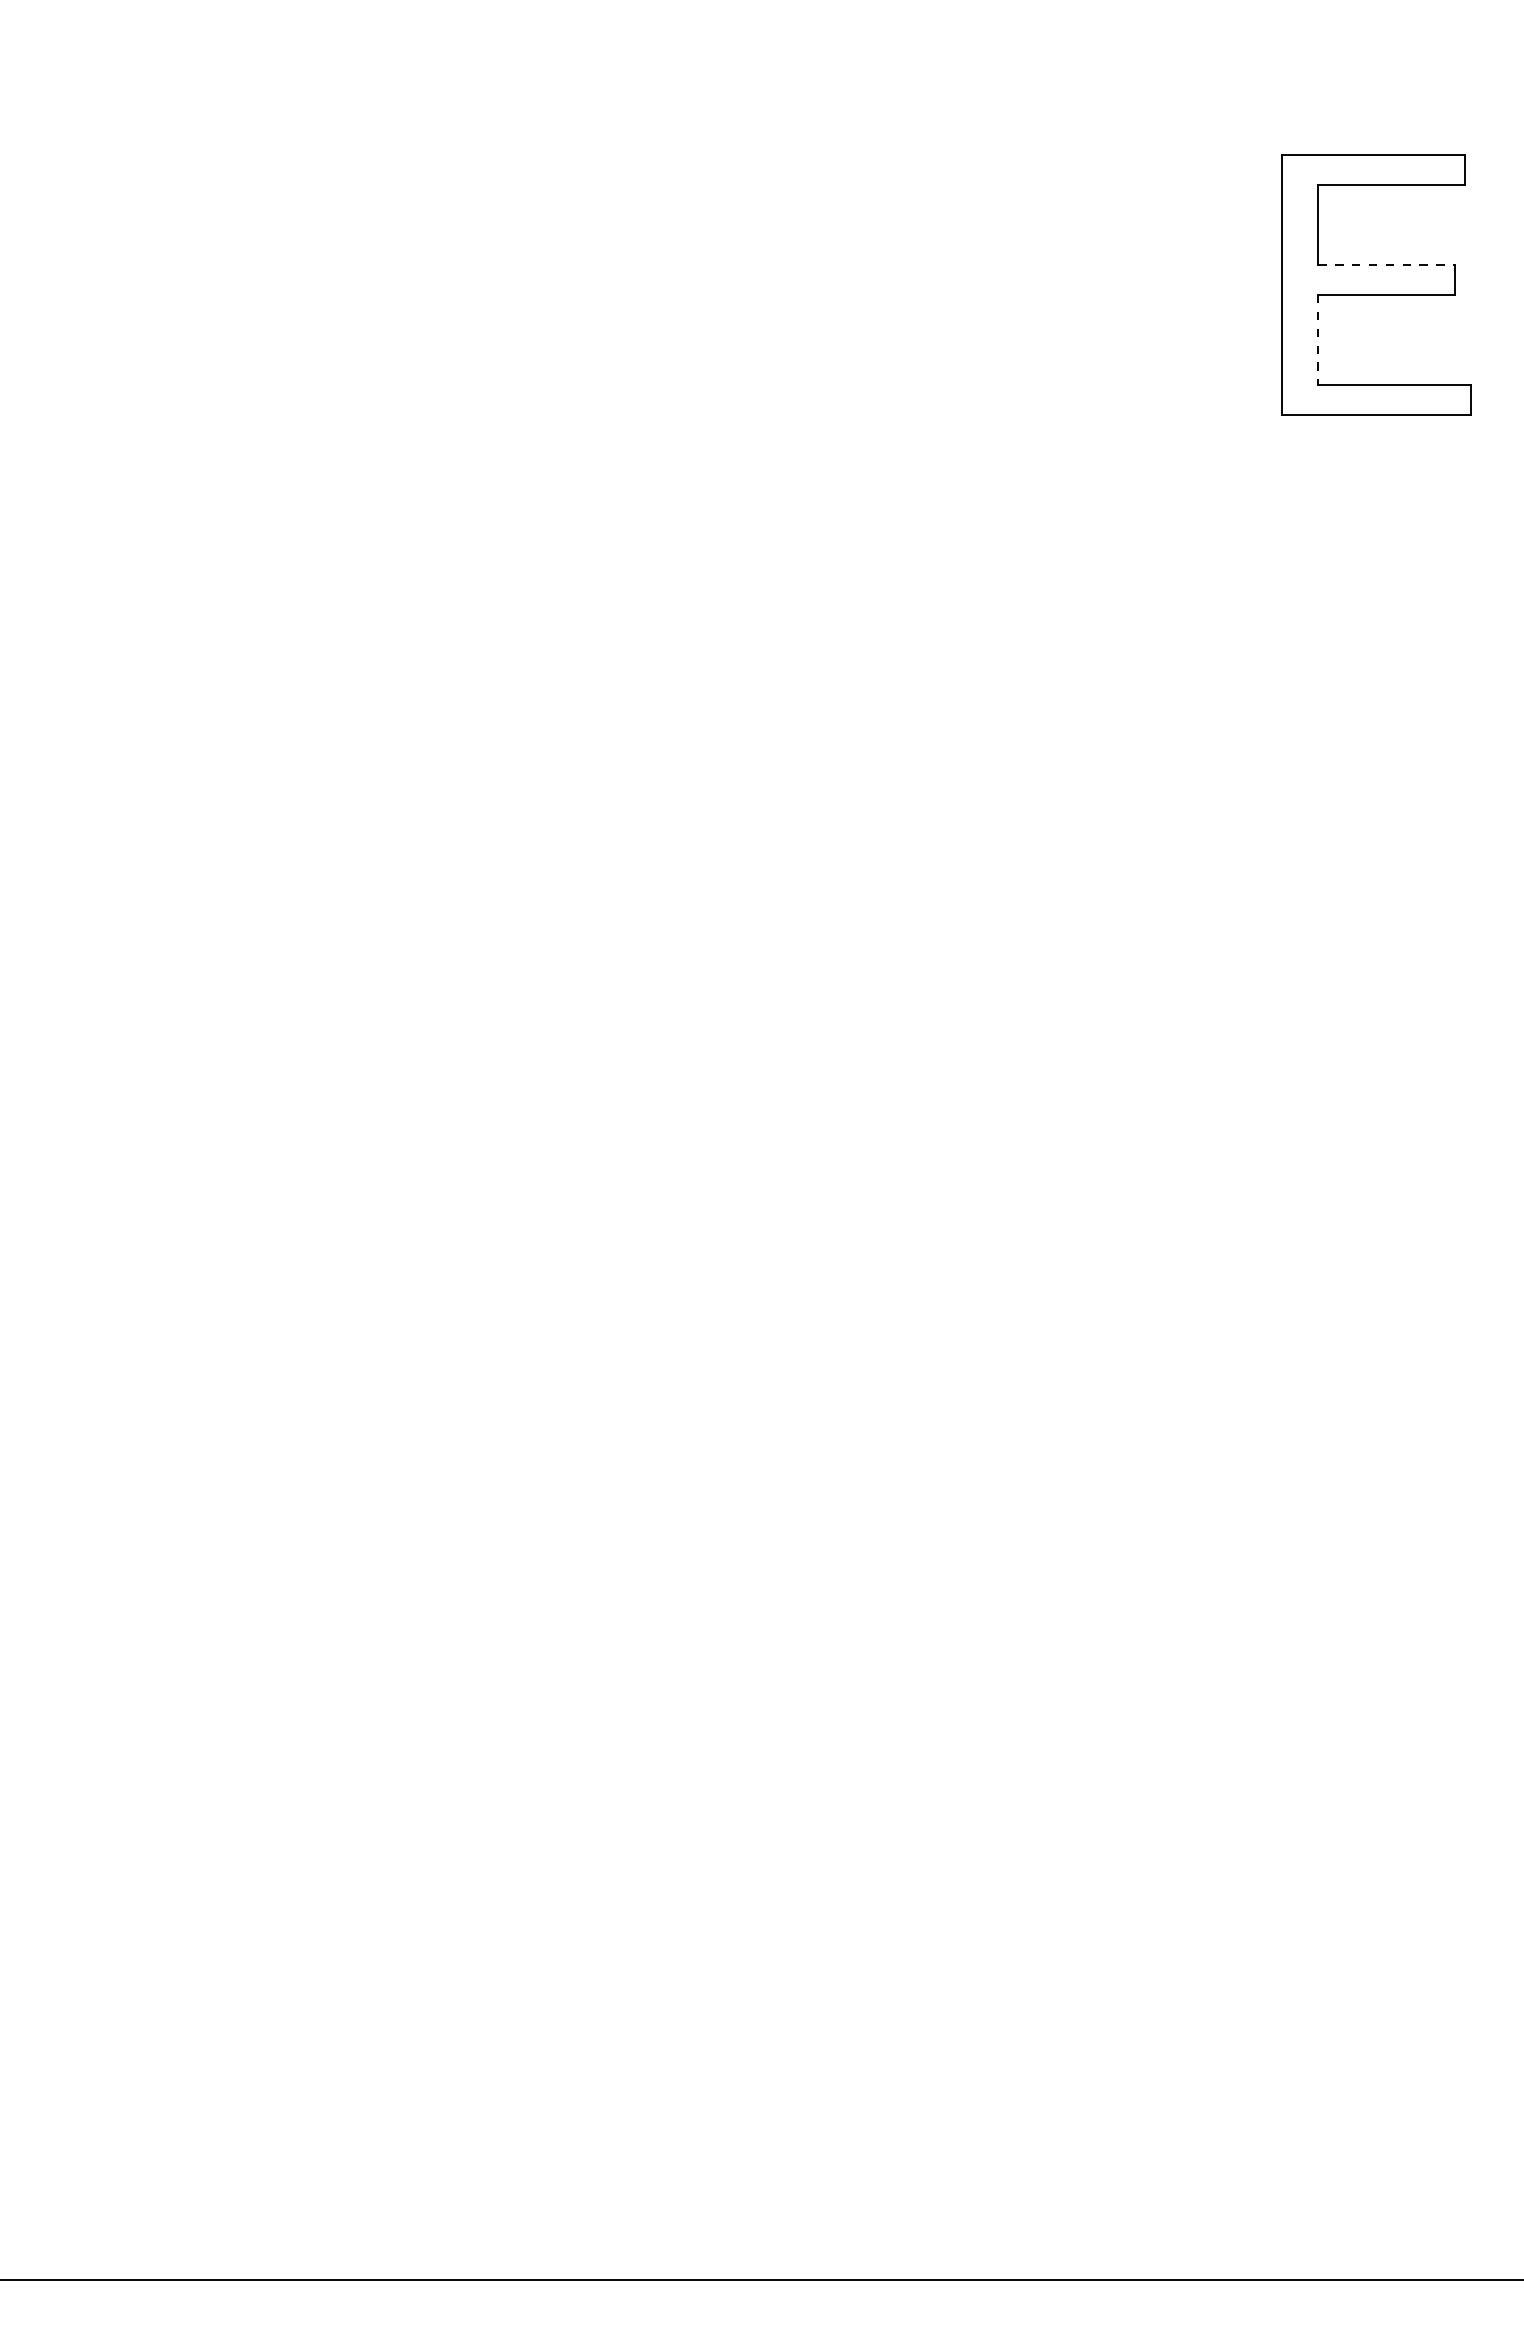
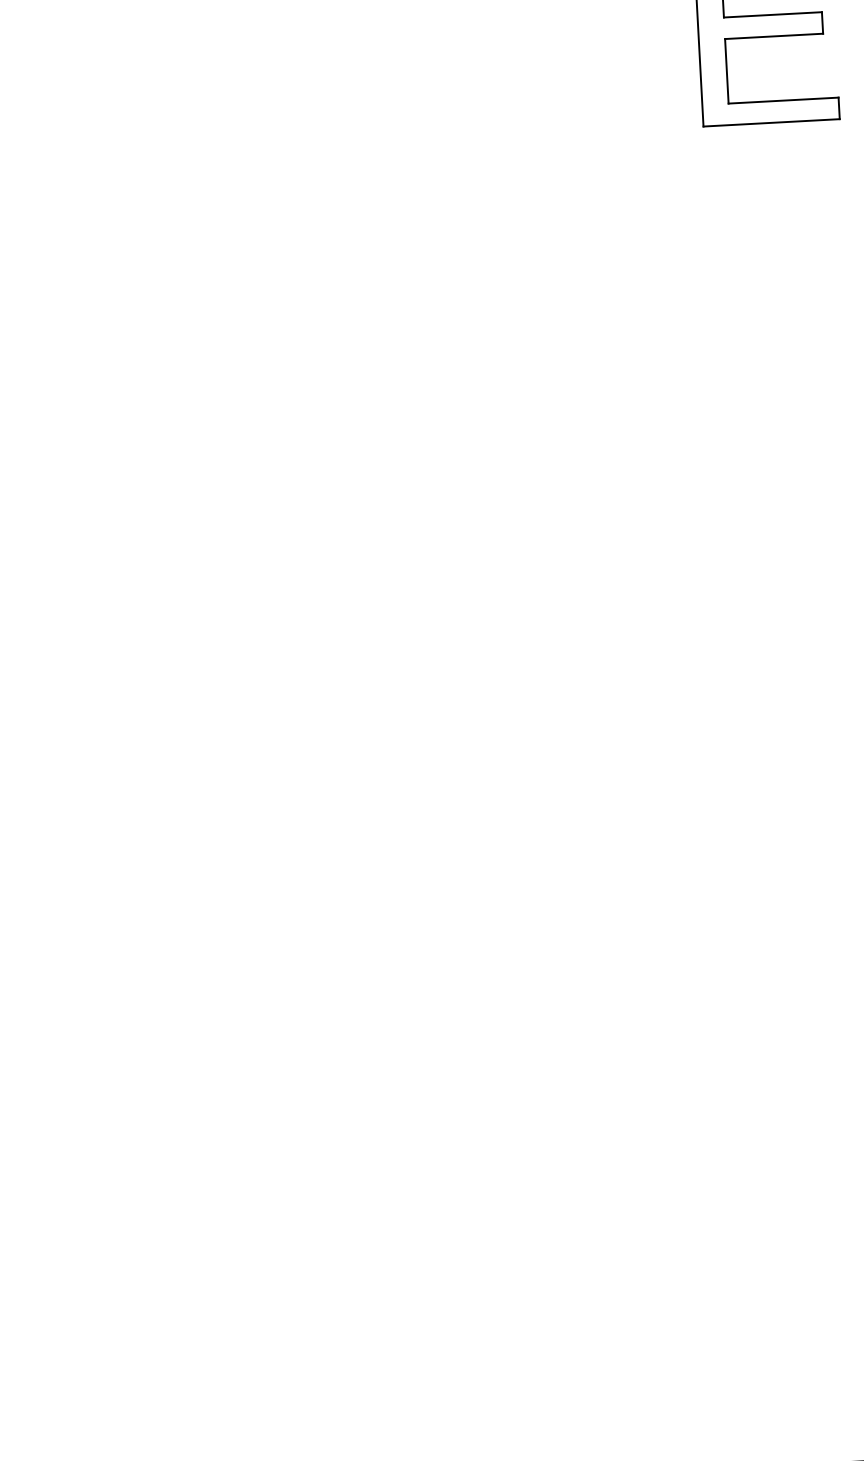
line: (1386, 264) -> (772, 14), dashed -> solid
line: (1318, 339) -> (727, 71), dashed -> solid

